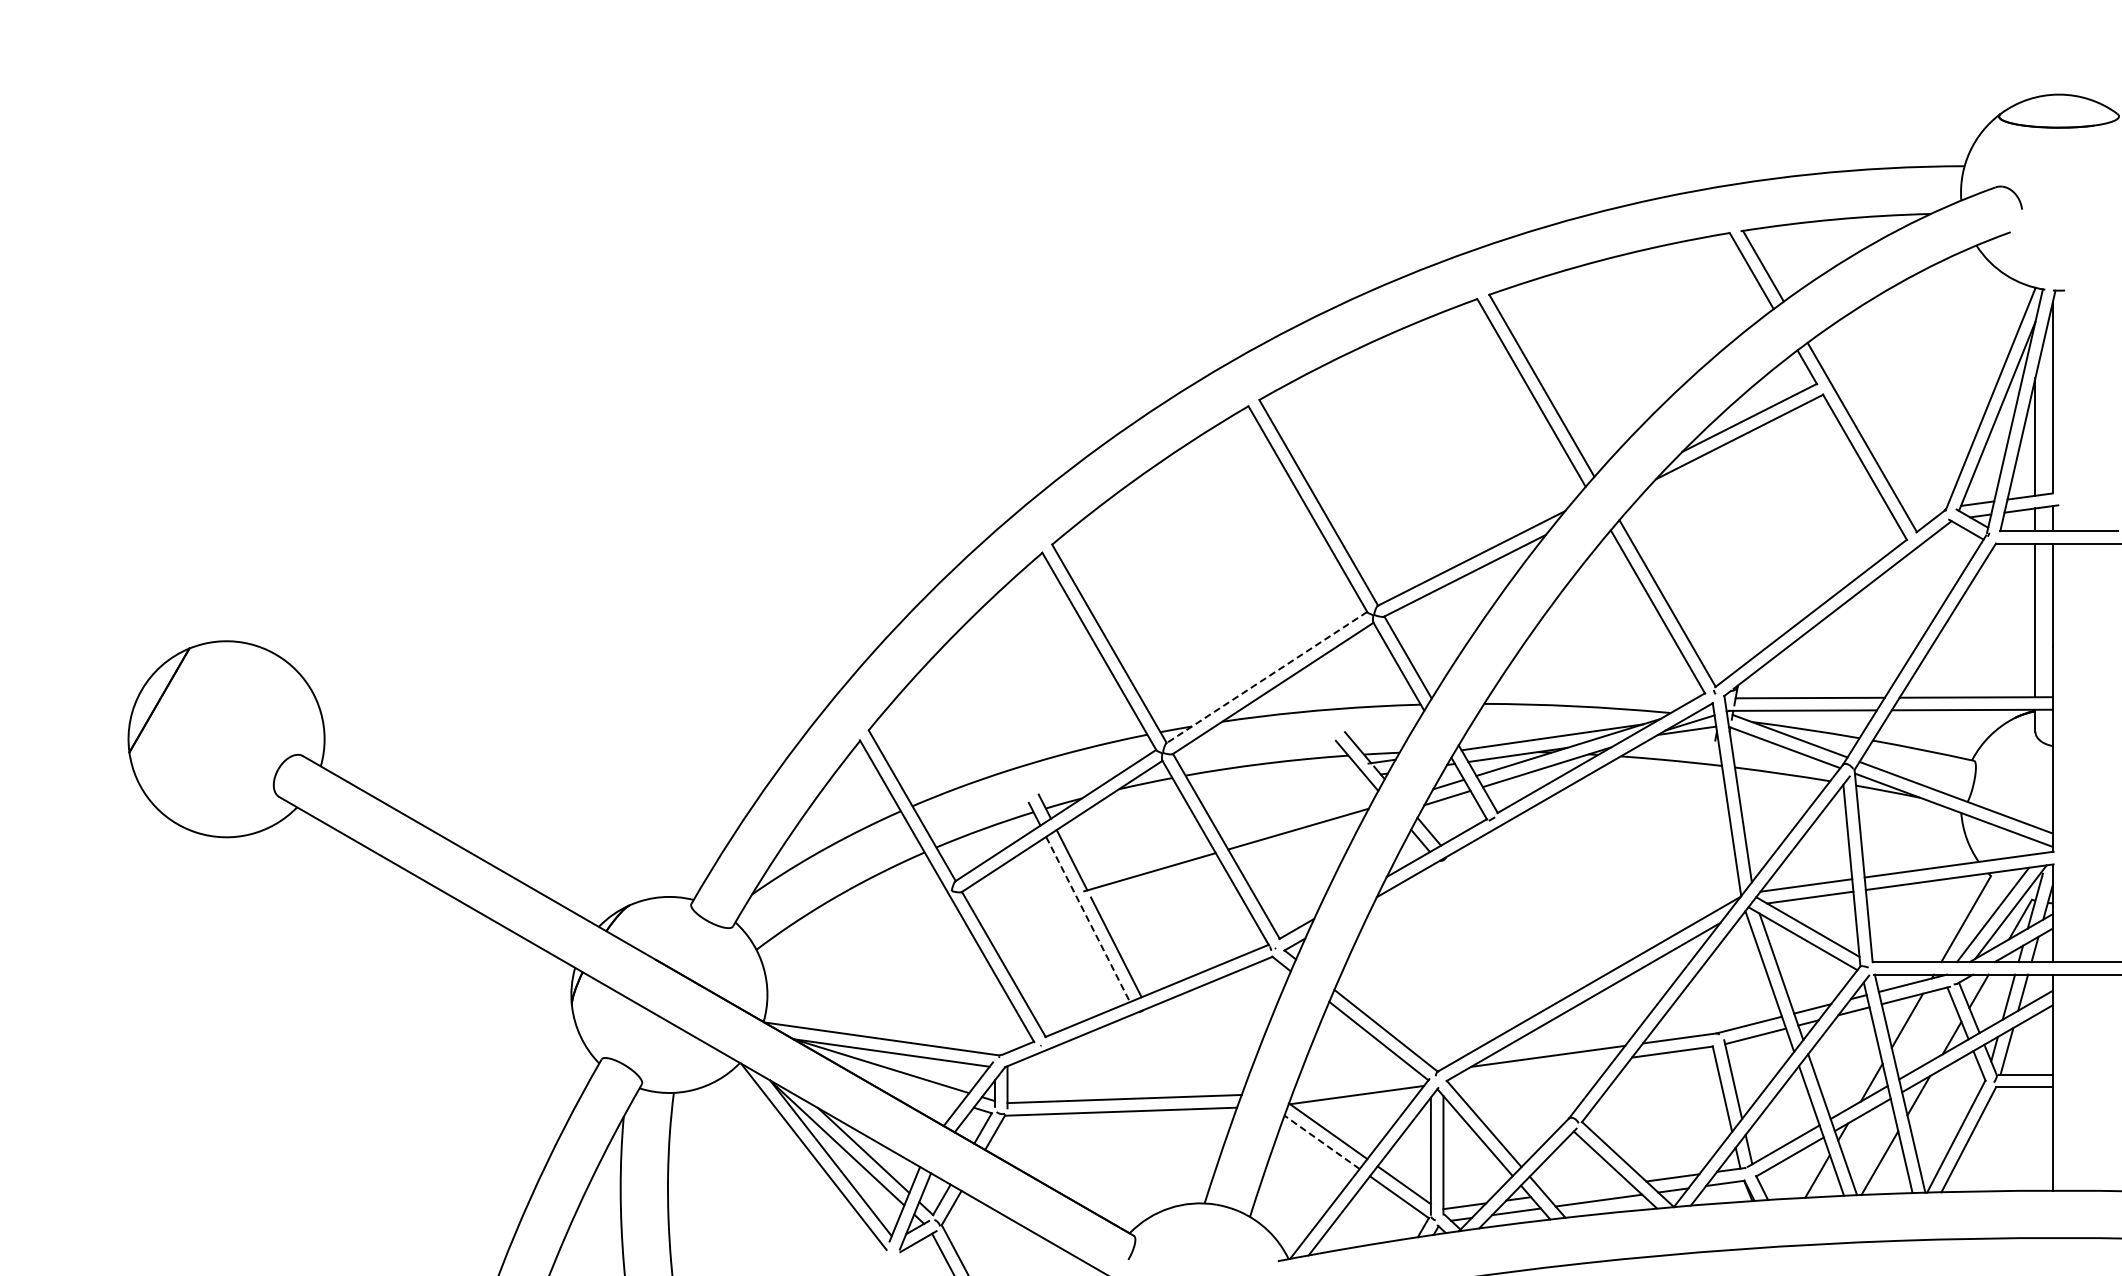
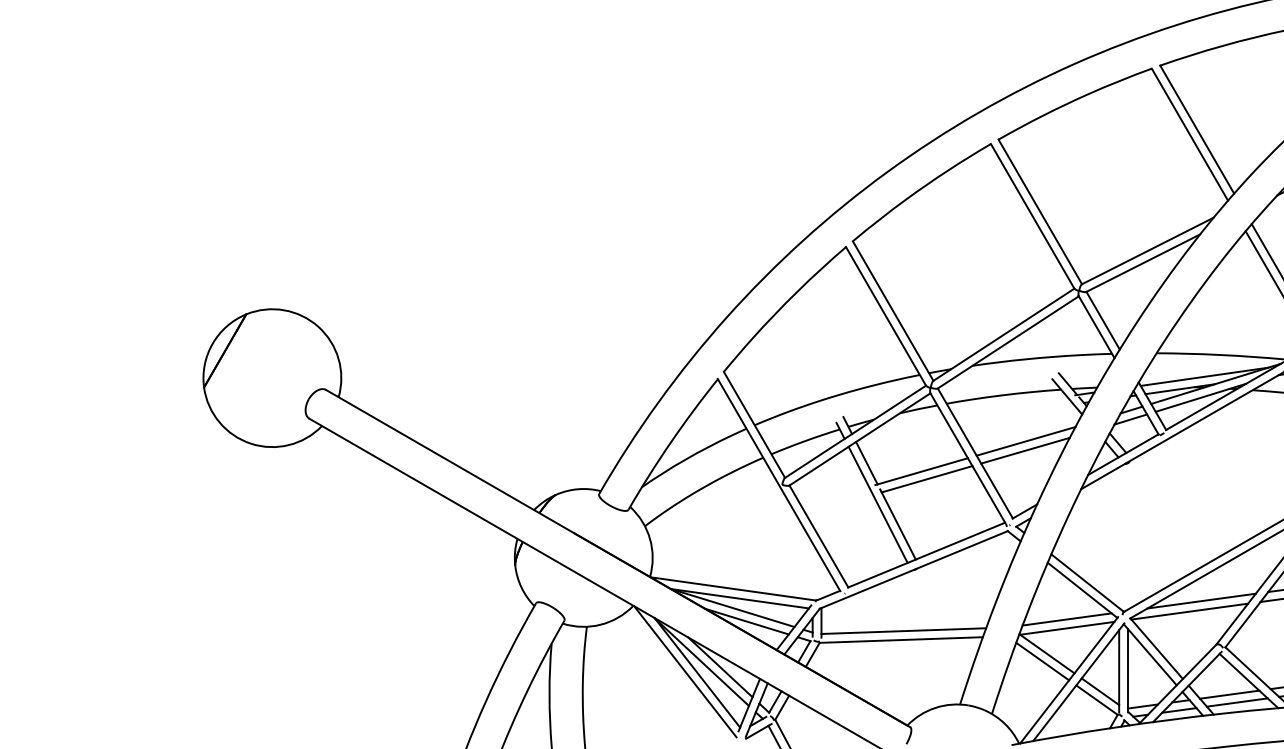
line: (1266, 677) -> (1003, 334), dashed -> solid
line: (1297, 842) -> (1025, 450), added
line: (1157, 882) -> (926, 478), added
line: (1088, 919) -> (878, 504), dashed -> solid
line: (1531, 1071) -> (1189, 611), added
line: (1356, 1082) -> (1066, 619), added
line: (900, 1085) -> (746, 621), added
line: (1321, 1142) -> (1042, 661), dashed -> solid
line: (1587, 1189) -> (1229, 694), added

